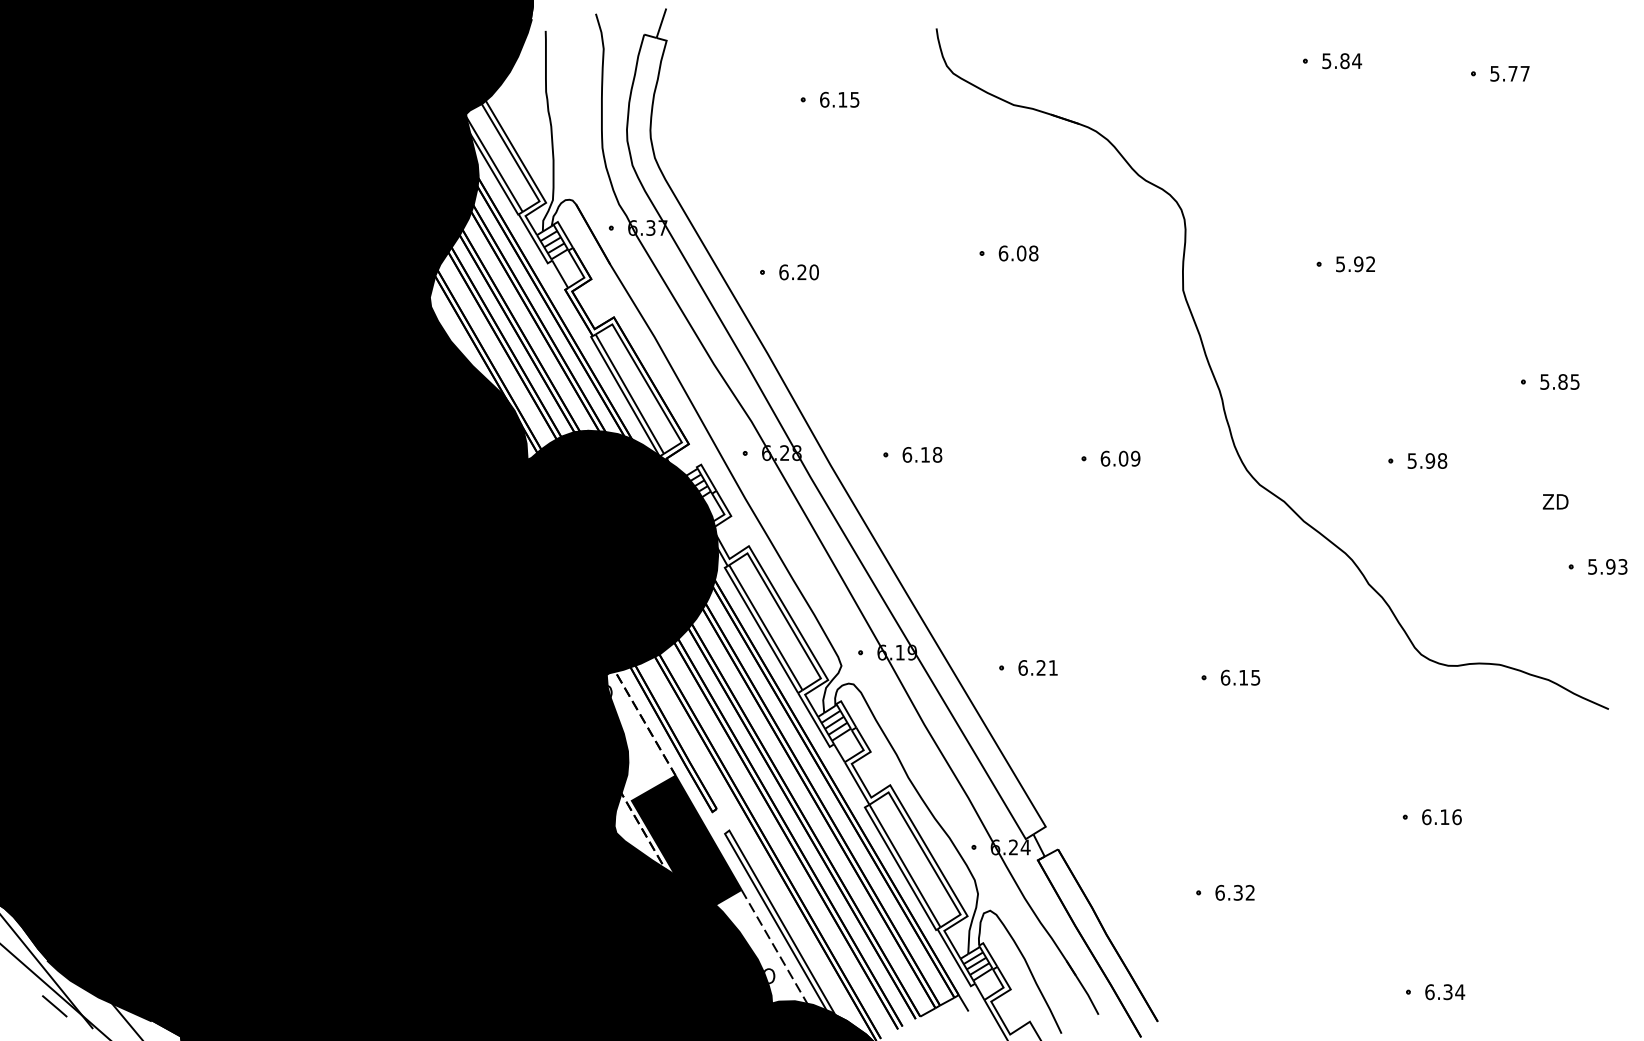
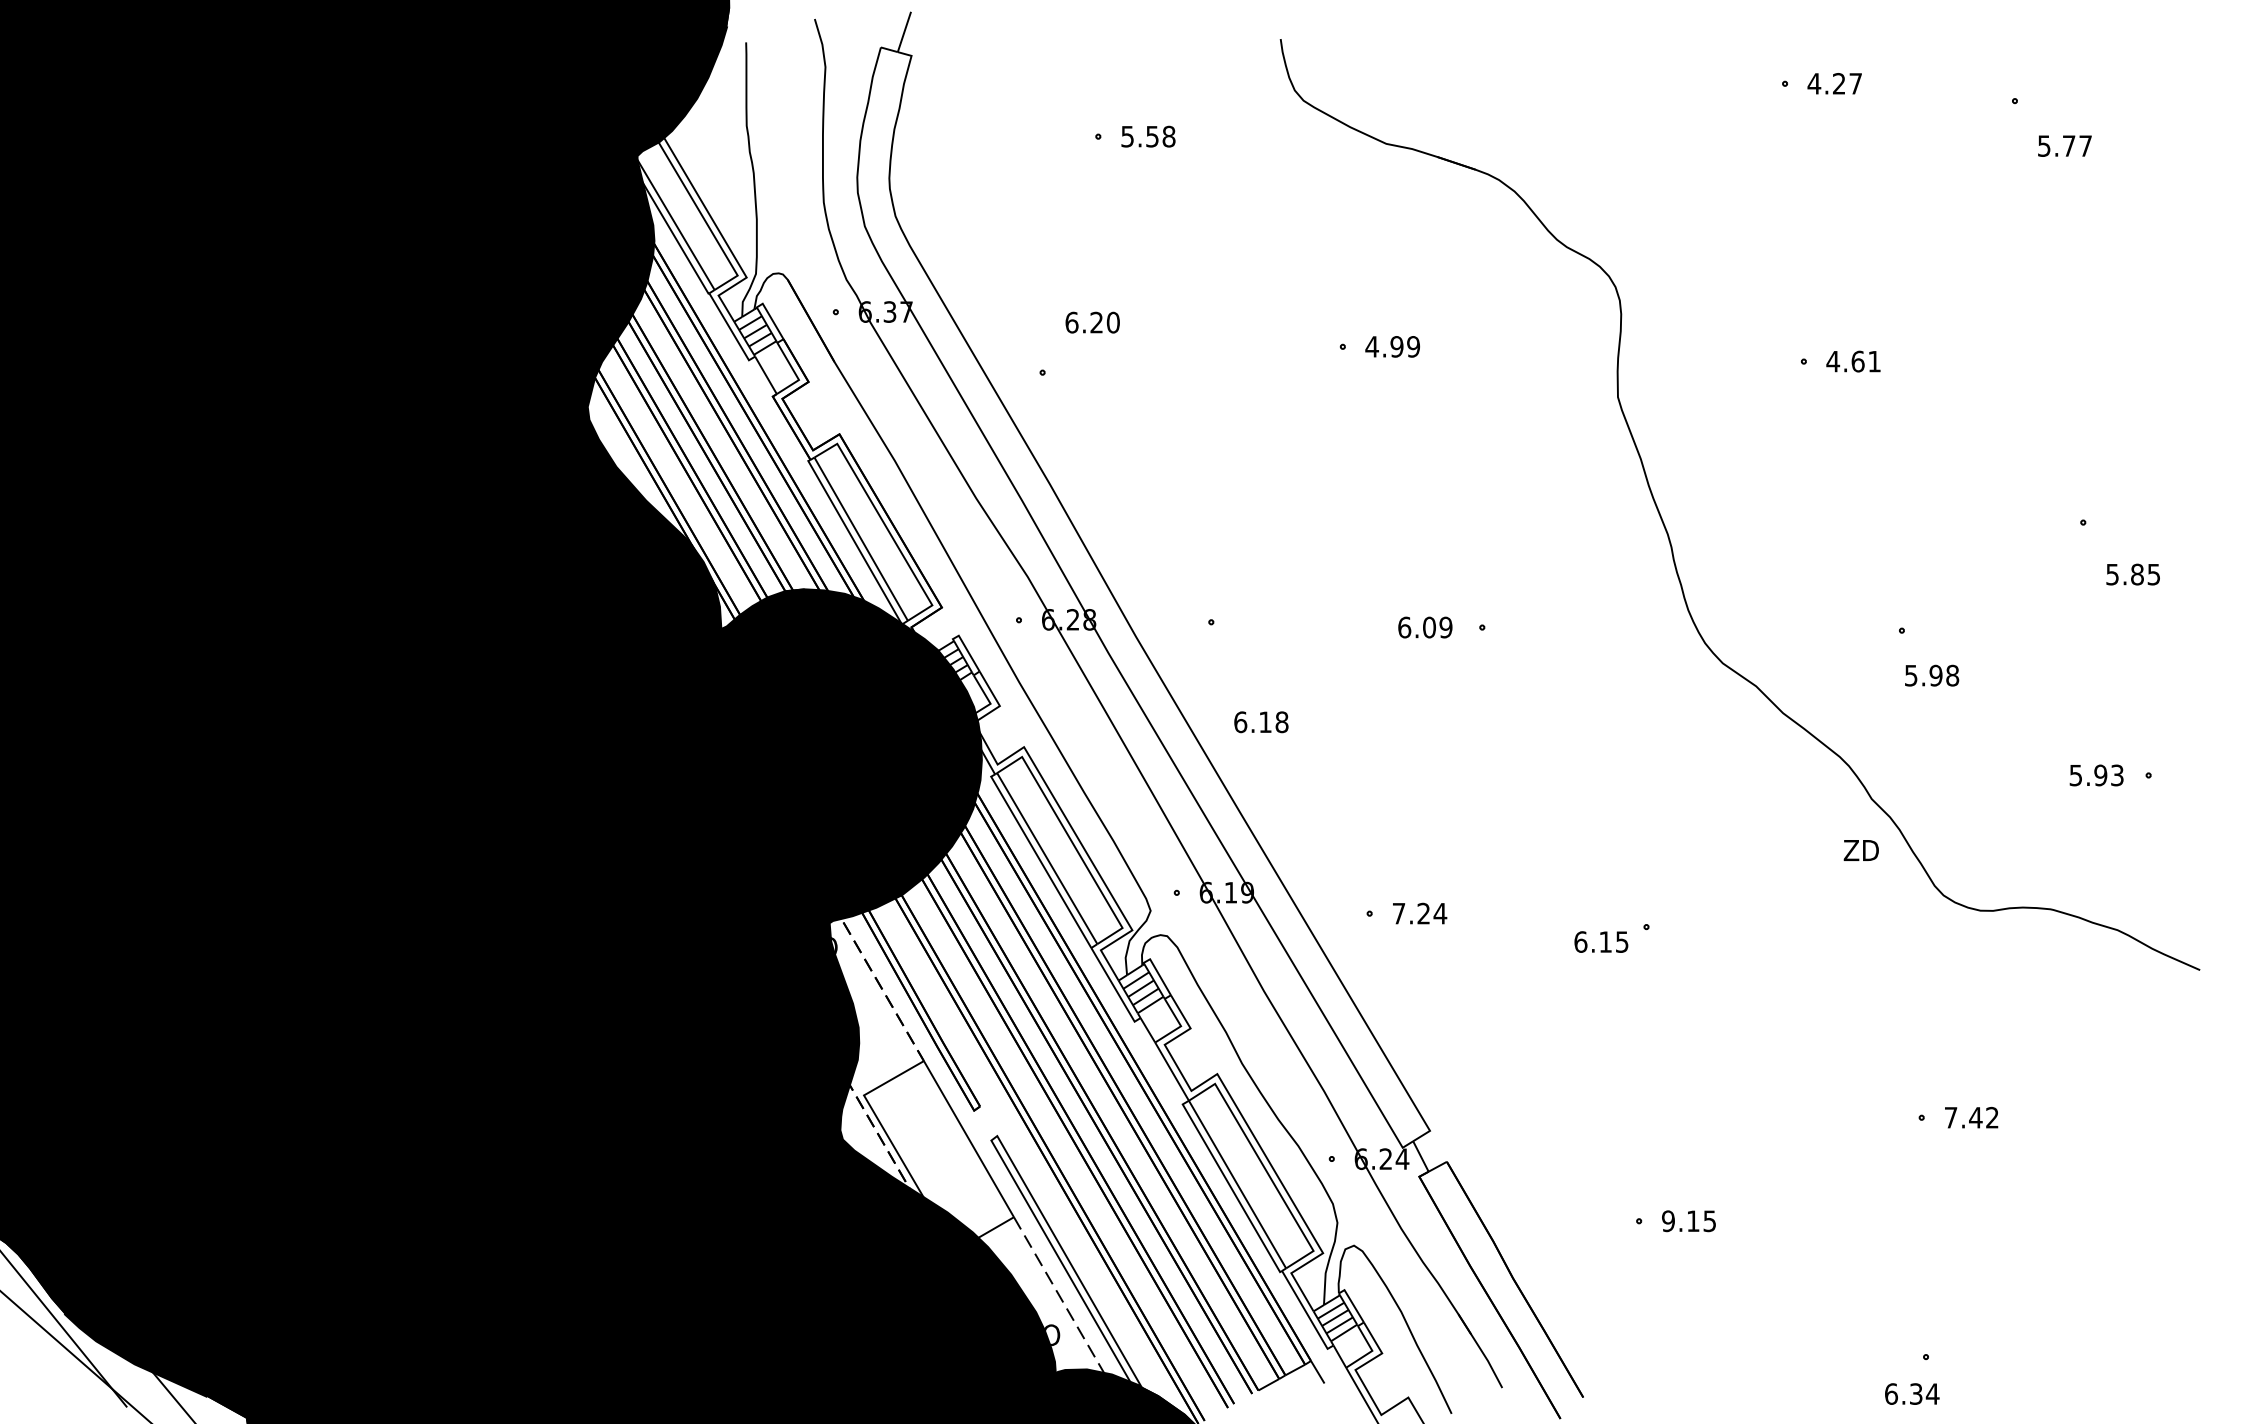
text: (1341, 60) -> (1834, 83), 5.84 -> 4.27
text: (1509, 73) -> (2064, 145), moved
text: (839, 99) -> (1148, 136), 6.15 -> 5.58
text: (1018, 253) -> (1392, 346), 6.08 -> 4.99
text: (1355, 264) -> (1853, 361), 5.92 -> 4.61
text: (798, 272) -> (1092, 322), moved
text: (1559, 381) -> (2132, 574), moved
text: (922, 455) -> (1261, 722), moved
text: (1120, 458) -> (1425, 627), moved
text: (1427, 460) -> (1932, 675), moved
text: (1555, 501) -> (1860, 850), moved
text: (1607, 566) -> (2096, 775), moved
text: (1038, 667) -> (1419, 913), 6.21 -> 7.24
text: (1240, 677) -> (1601, 941), moved
text: (1441, 817) -> (1971, 1117), 6.16 -> 7.42
fill: (686, 845) -> (938, 1156), removed
text: (1234, 893) -> (1688, 1221), 6.32 -> 9.15
text: (1445, 991) -> (1912, 1393), moved
line: (54, 1006) -> (74, 1376), removed

